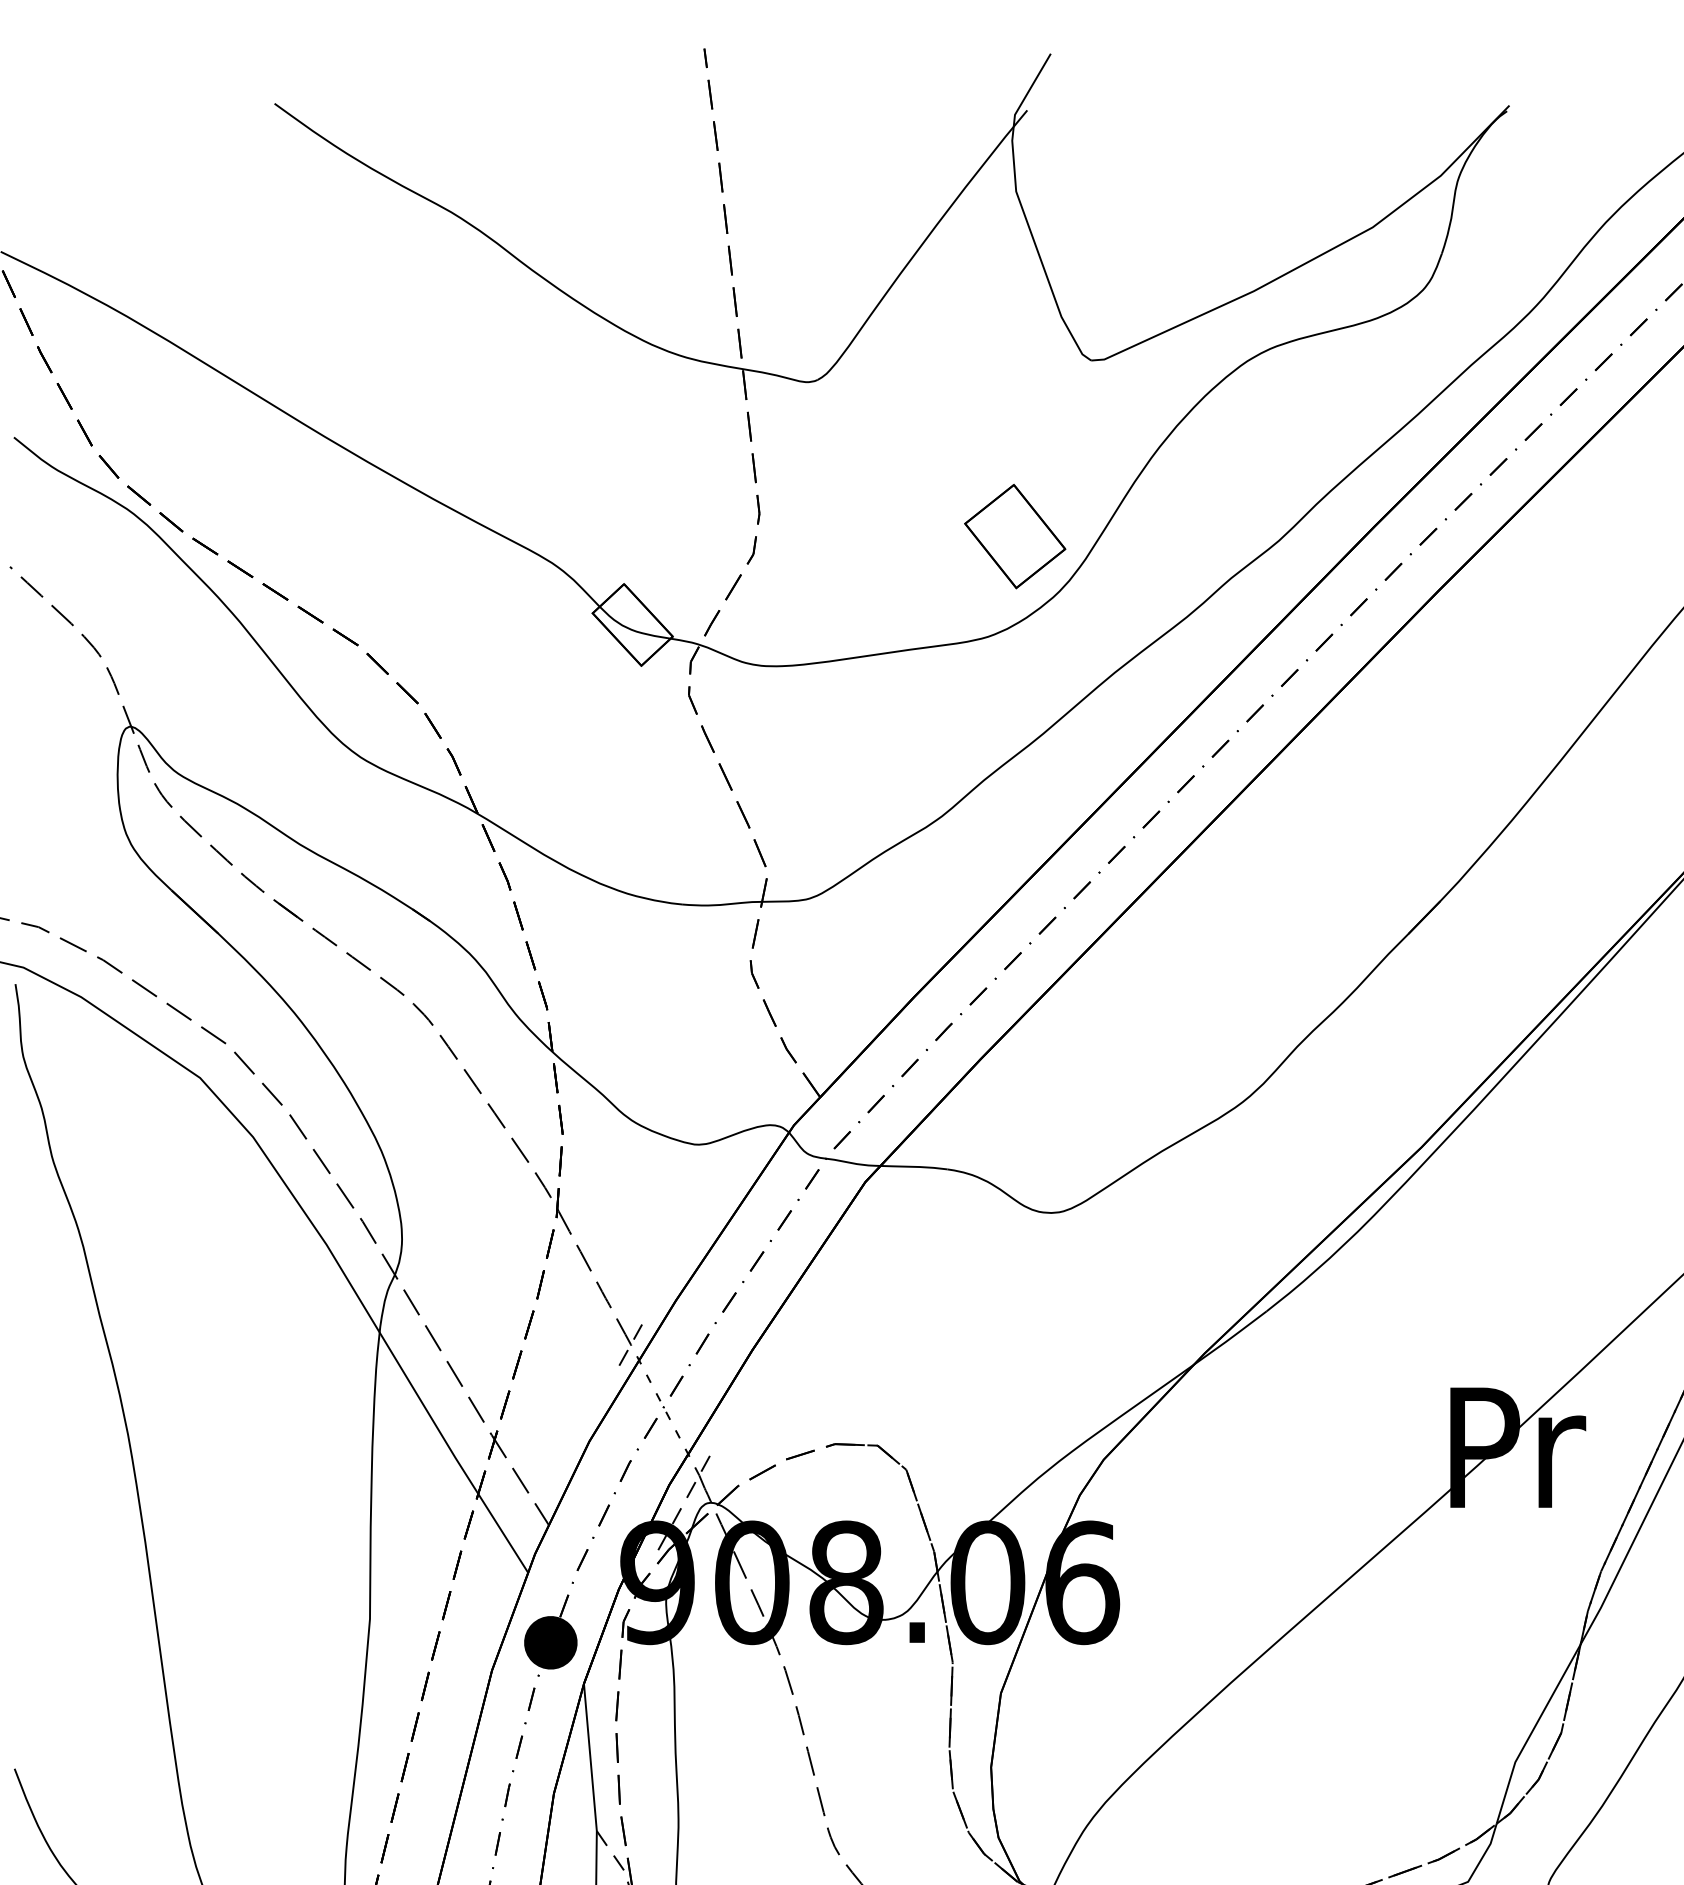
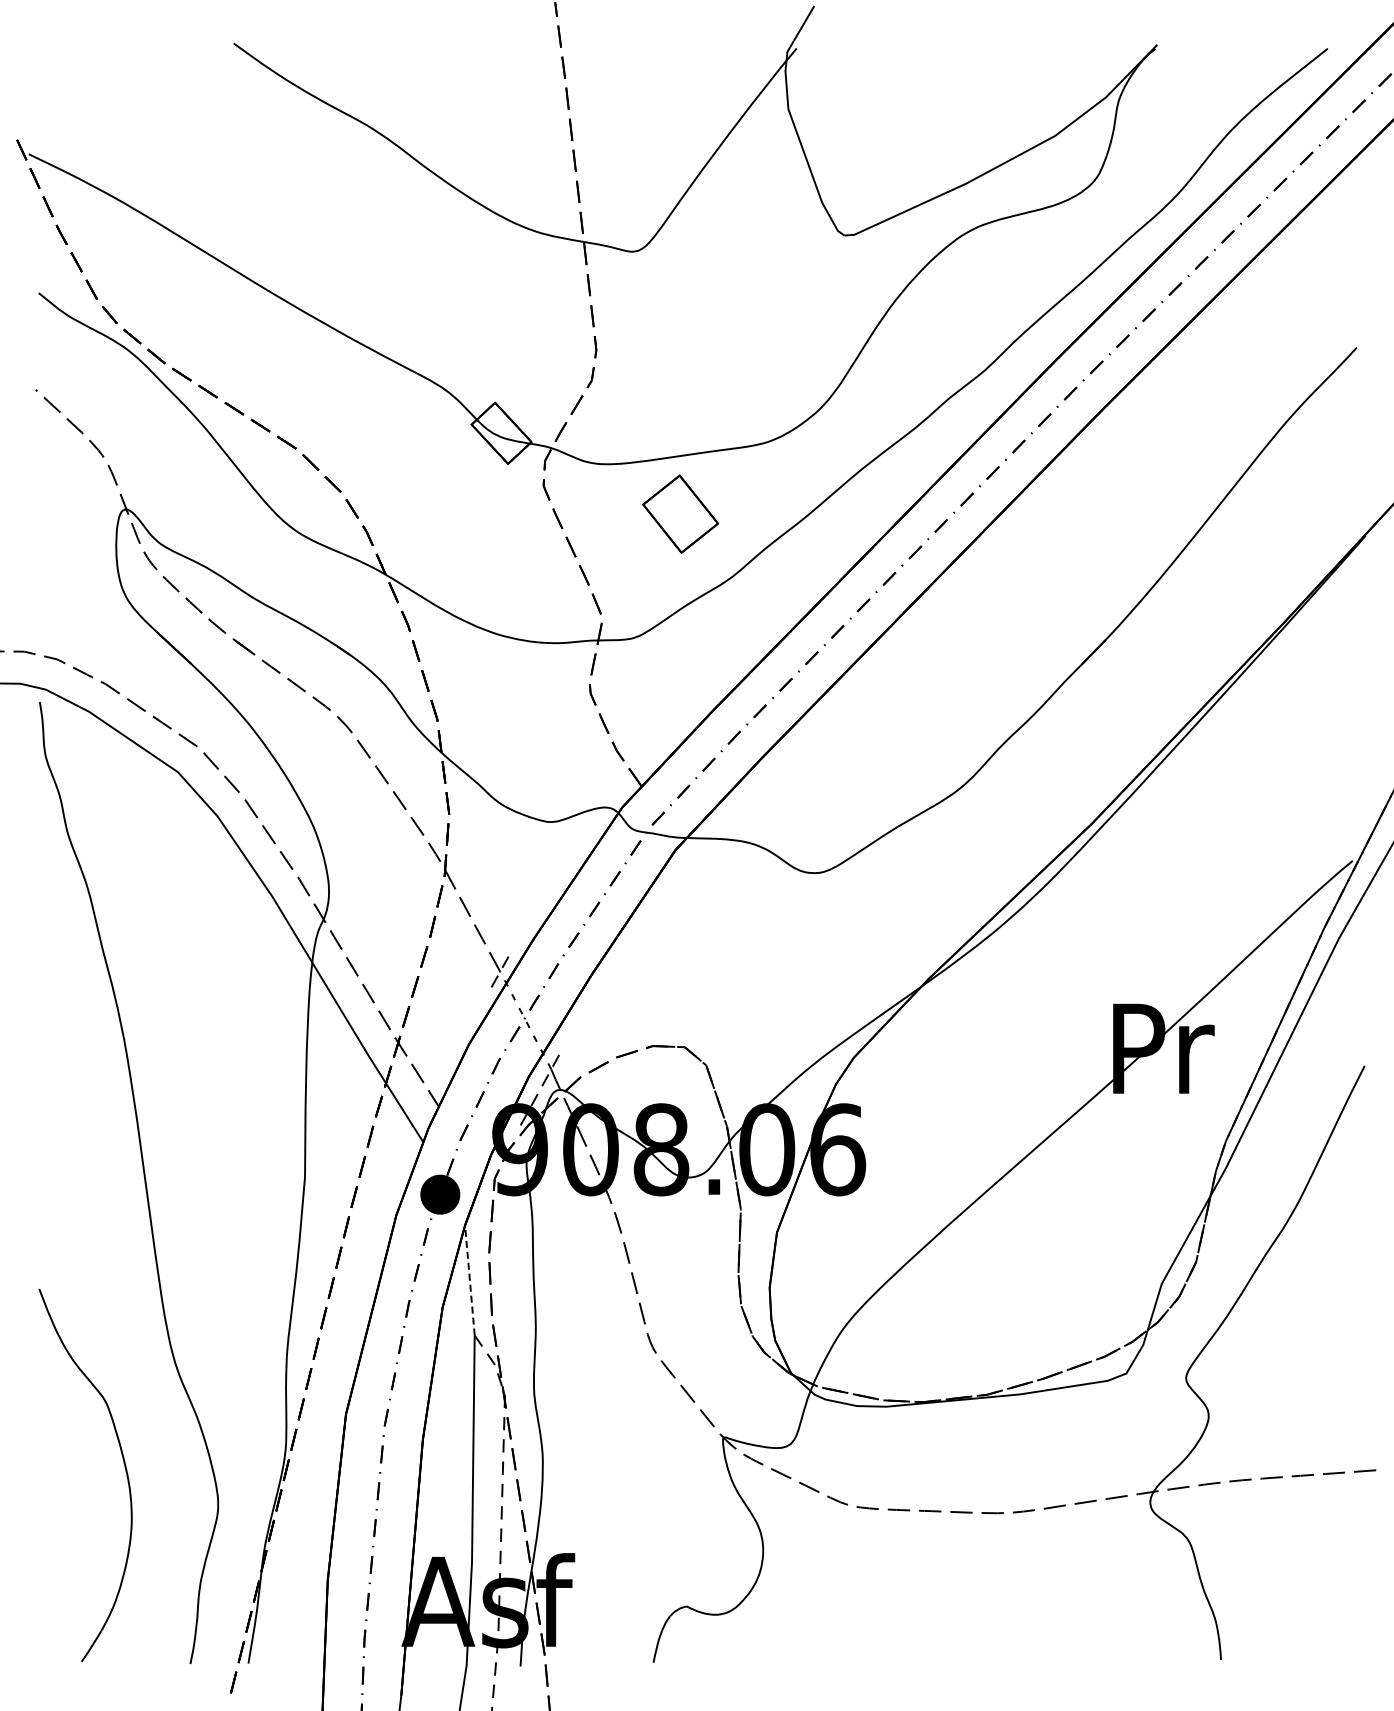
part: (1014, 535) -> (680, 513), moved
line: (589, 1756) -> (469, 1279), solid -> dashed

